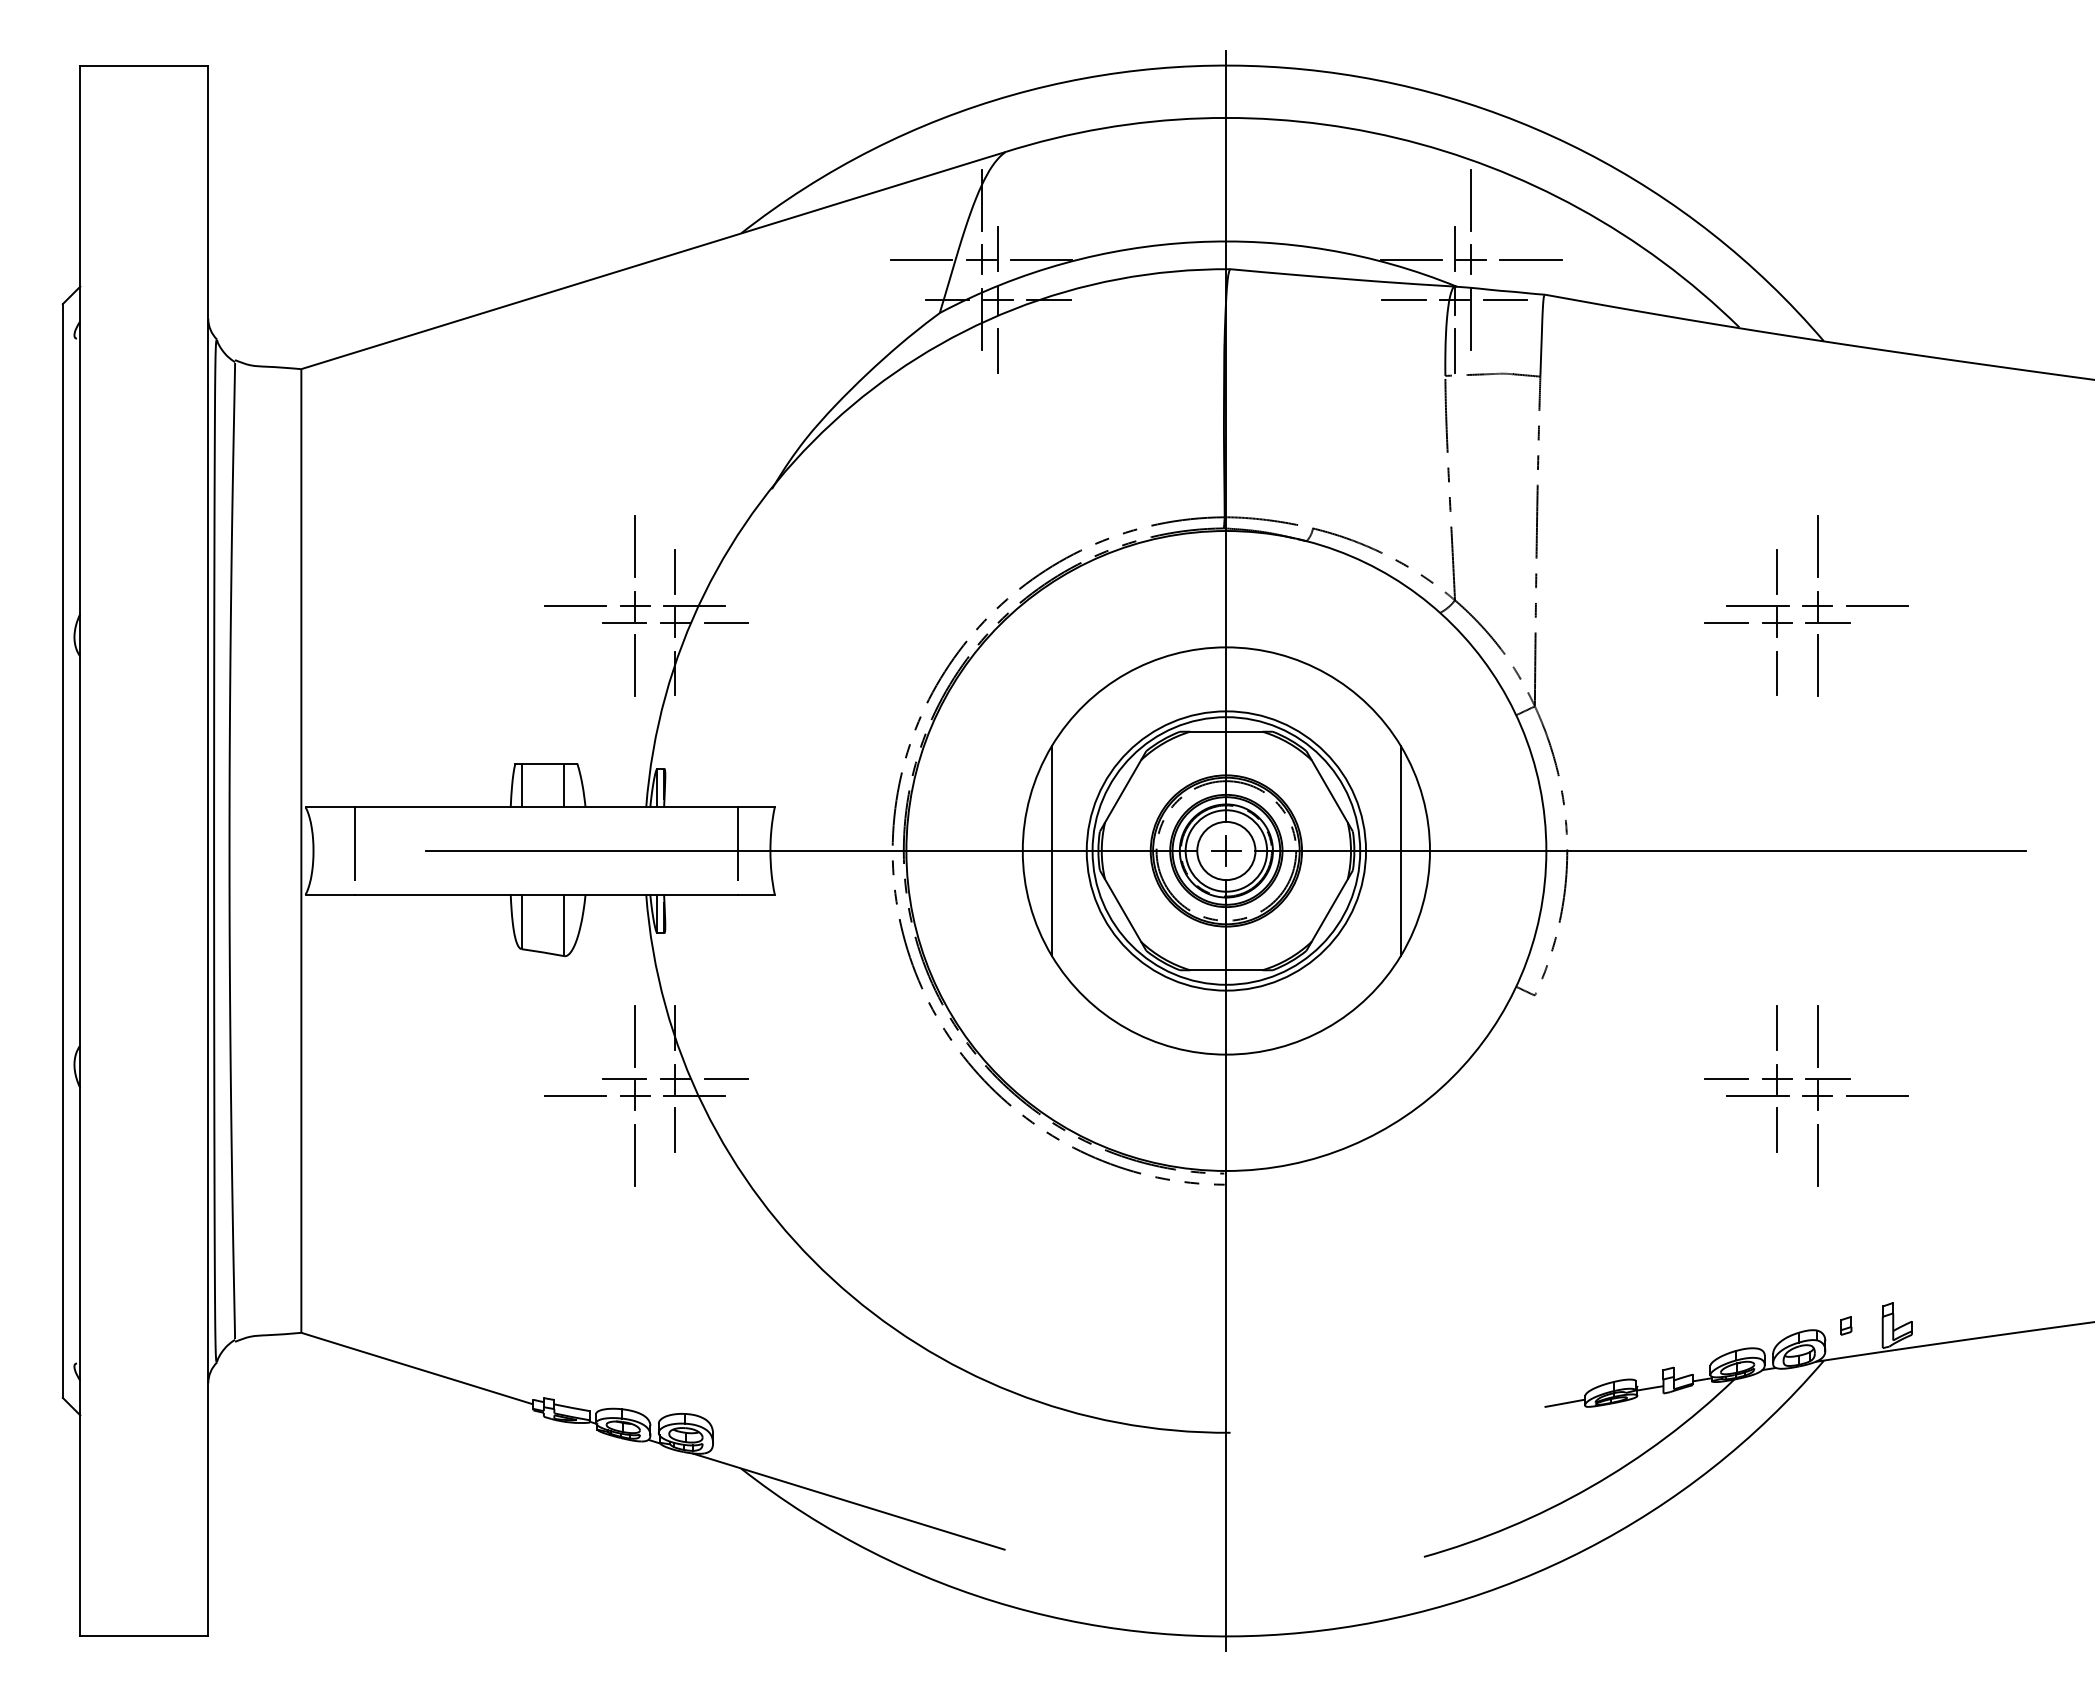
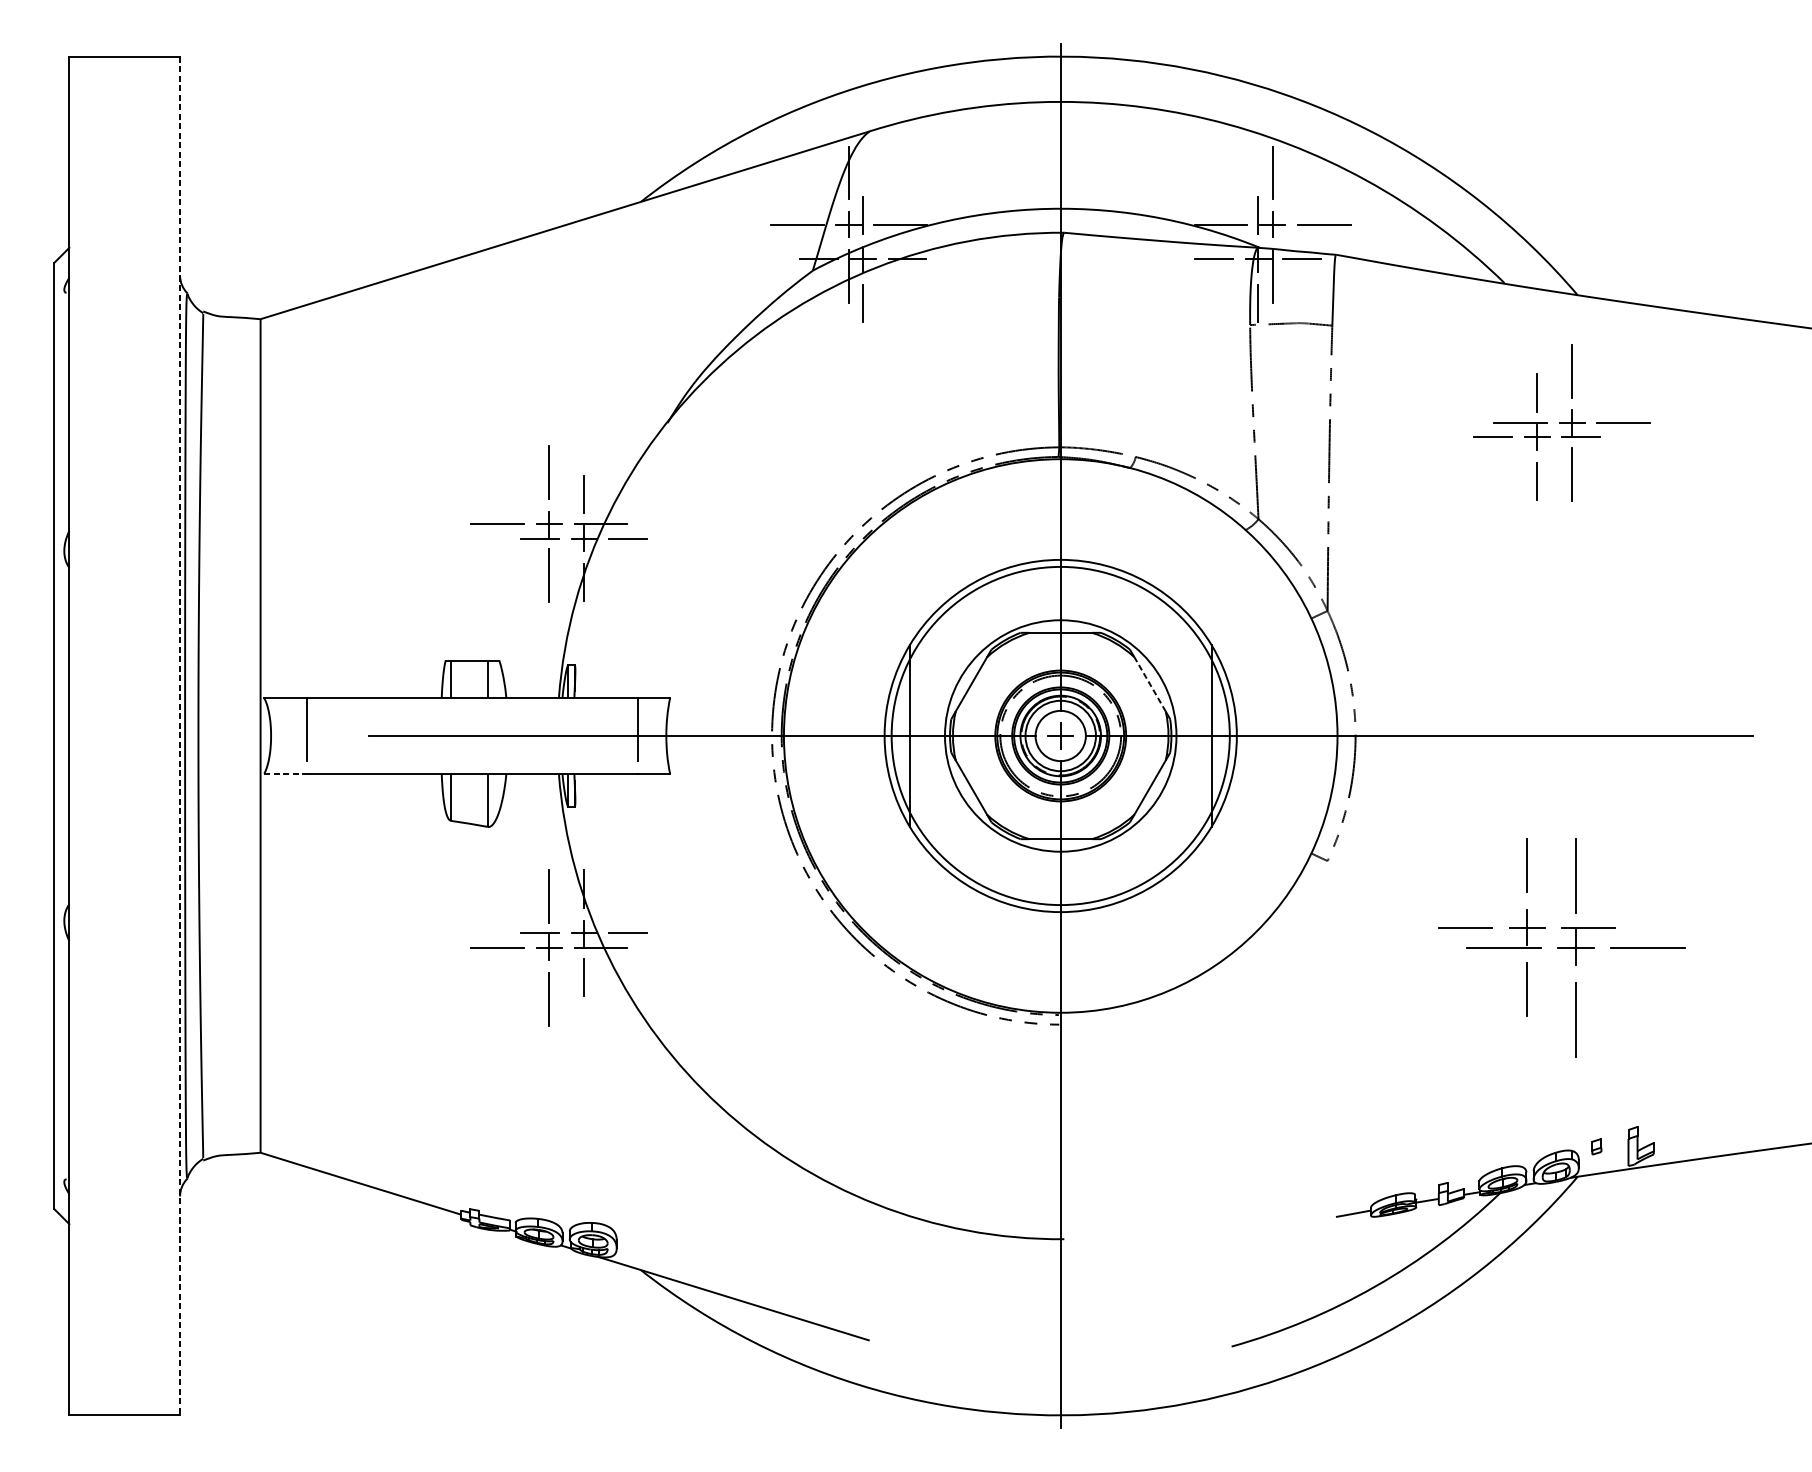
part: (1806, 605) -> (1562, 422), moved
line: (1329, 790) -> (1149, 683), solid -> dashed
circle: (1226, 850) -> (1060, 735), size x1.4
line: (208, 851) -> (180, 736), solid -> dashed
line: (330, 894) -> (285, 773), solid -> dashed
part: (1806, 1095) -> (1562, 947), size x1.4

